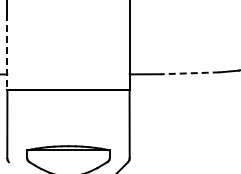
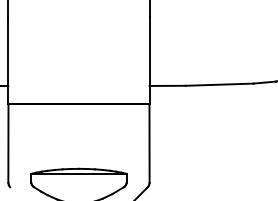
line: (7, 52) -> (8, 60), dashed -> solid
line: (189, 73) -> (218, 84), dashed -> solid

